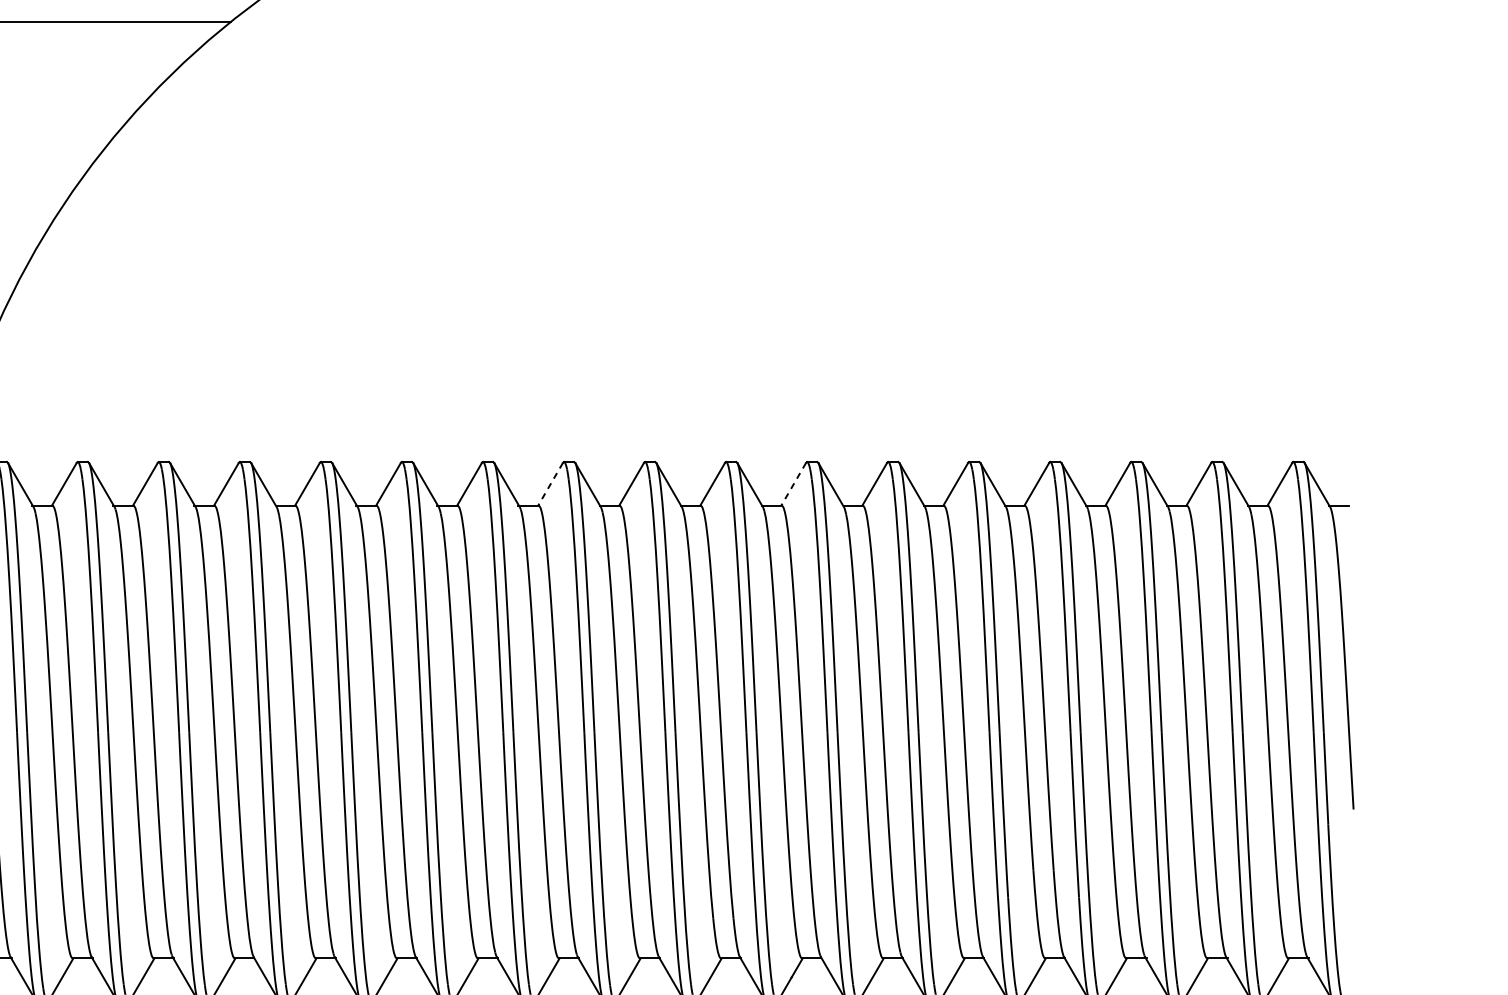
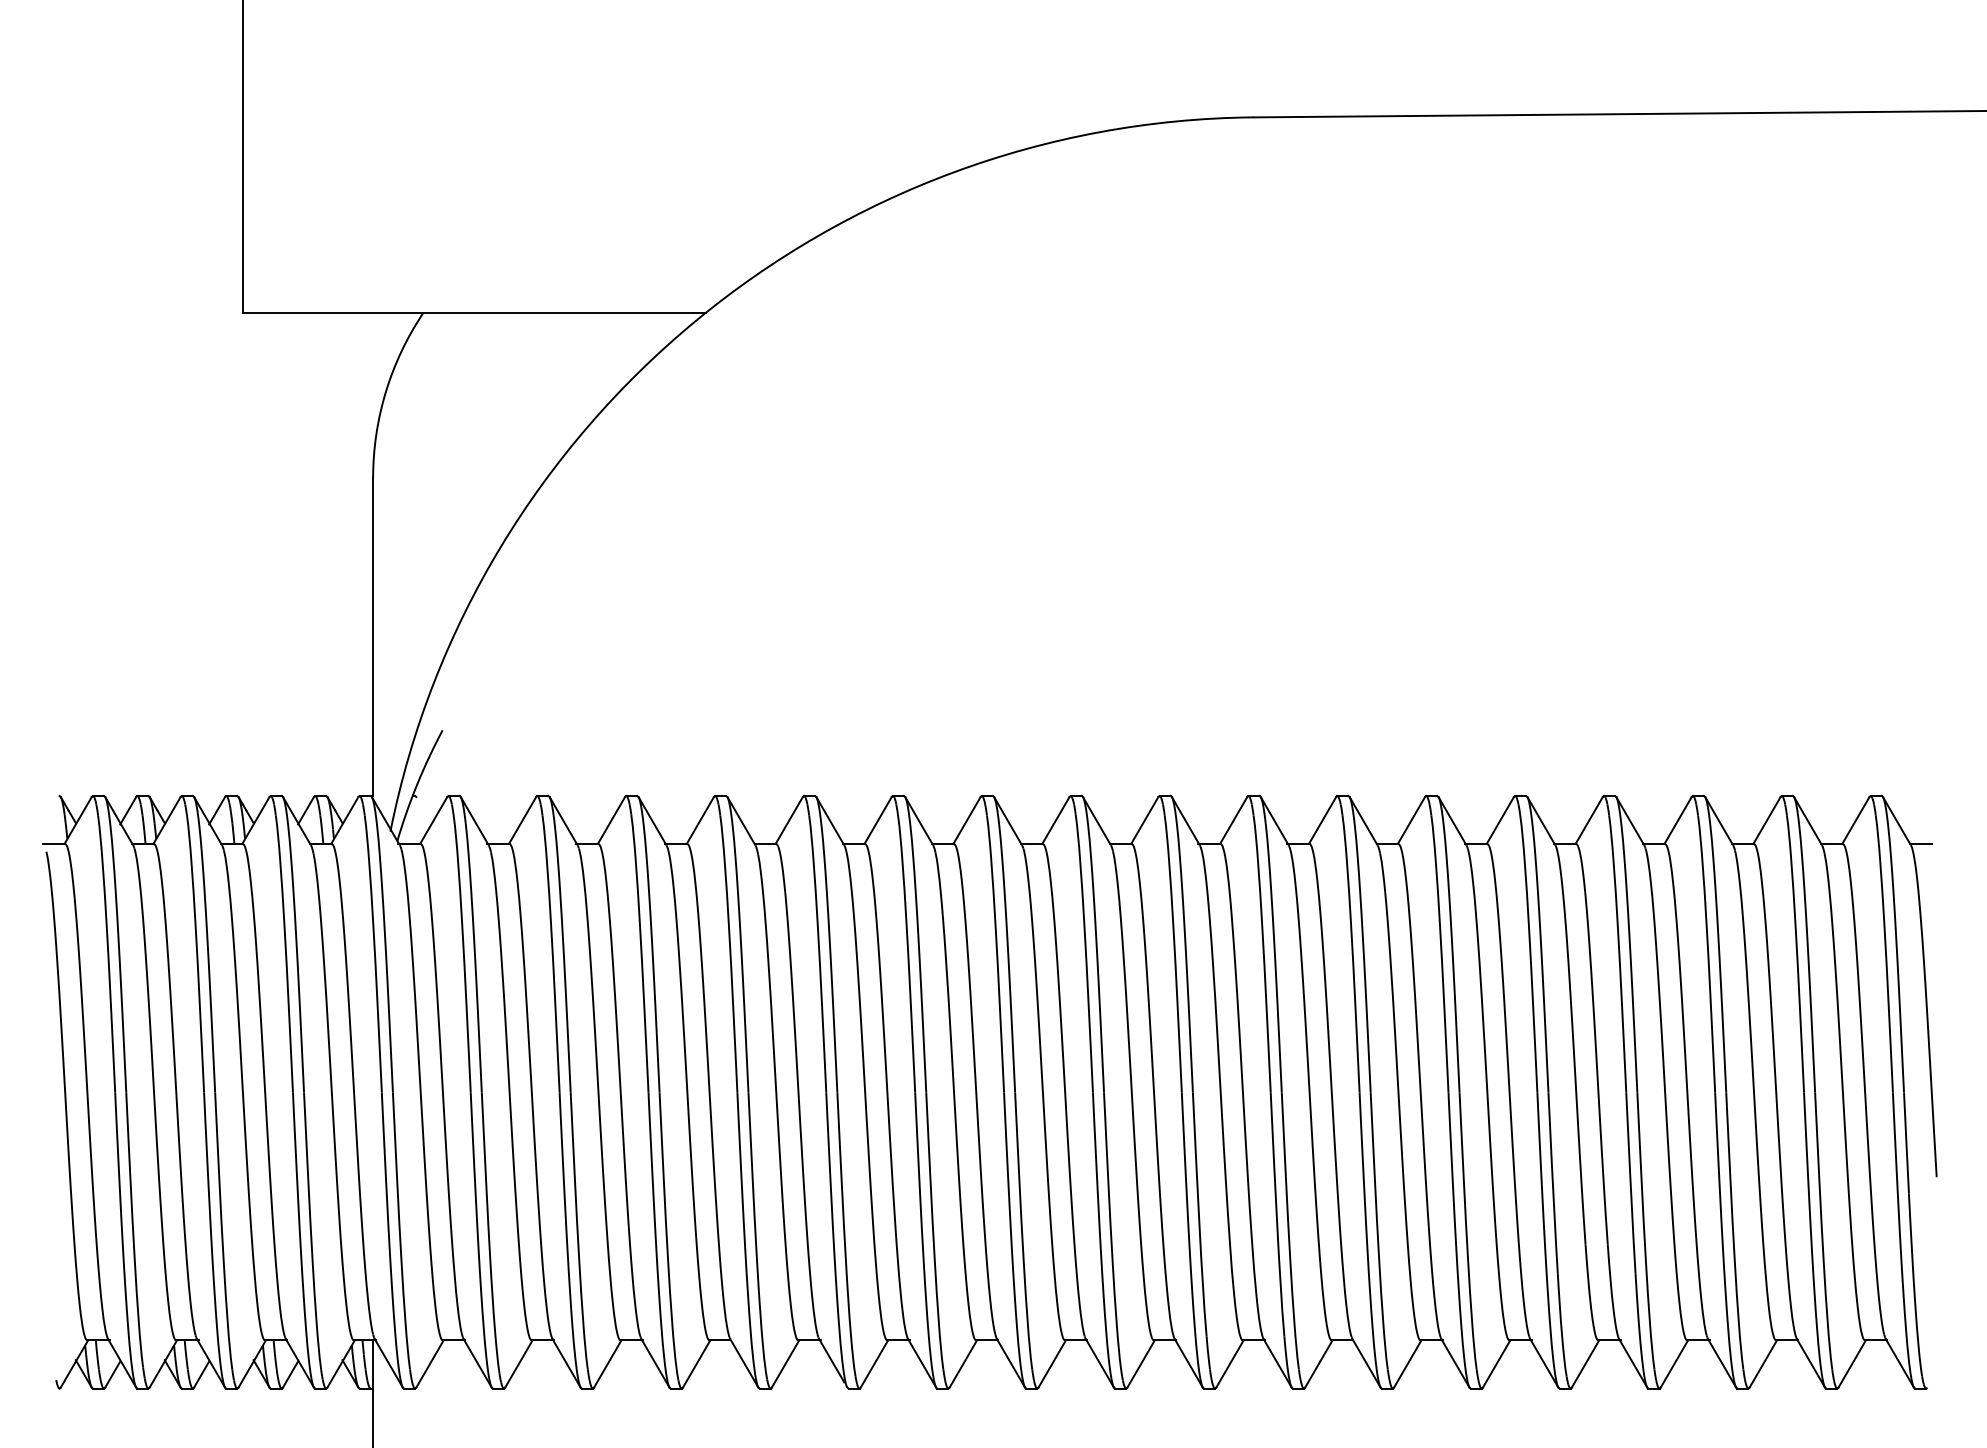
line: (550, 484) -> (1055, 820), dashed -> solid
line: (793, 484) -> (1322, 820), dashed -> solid

